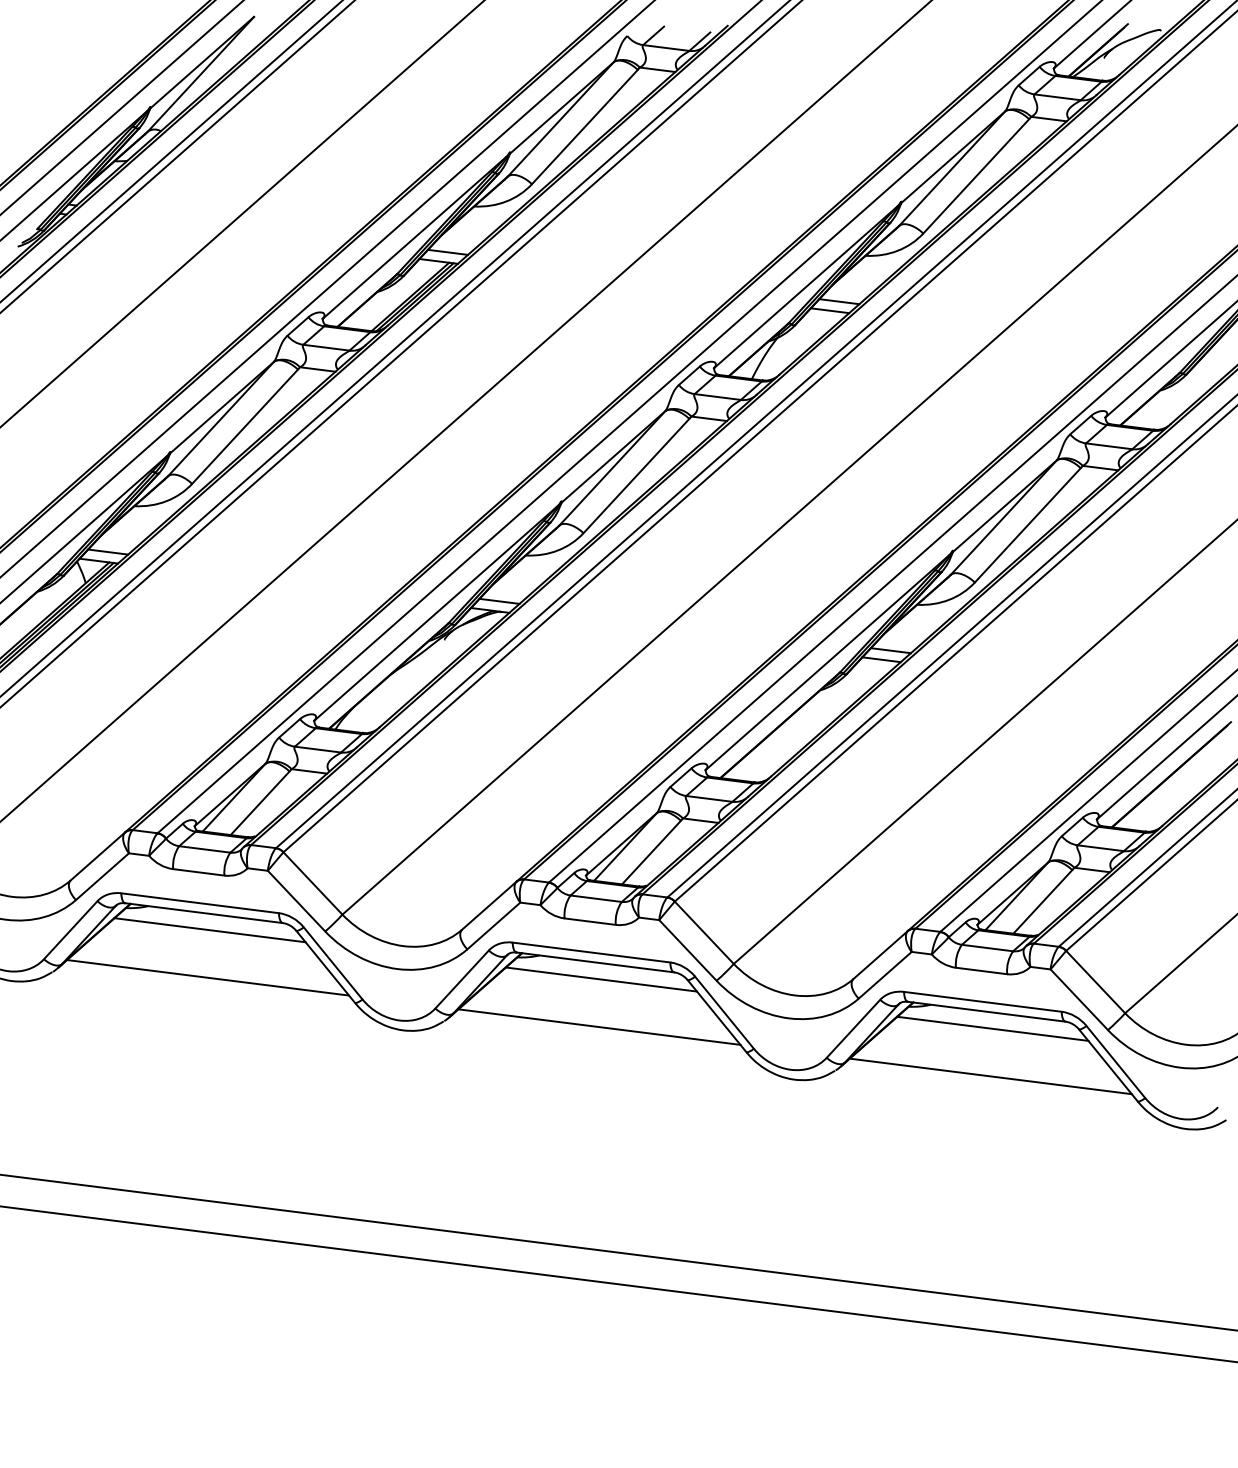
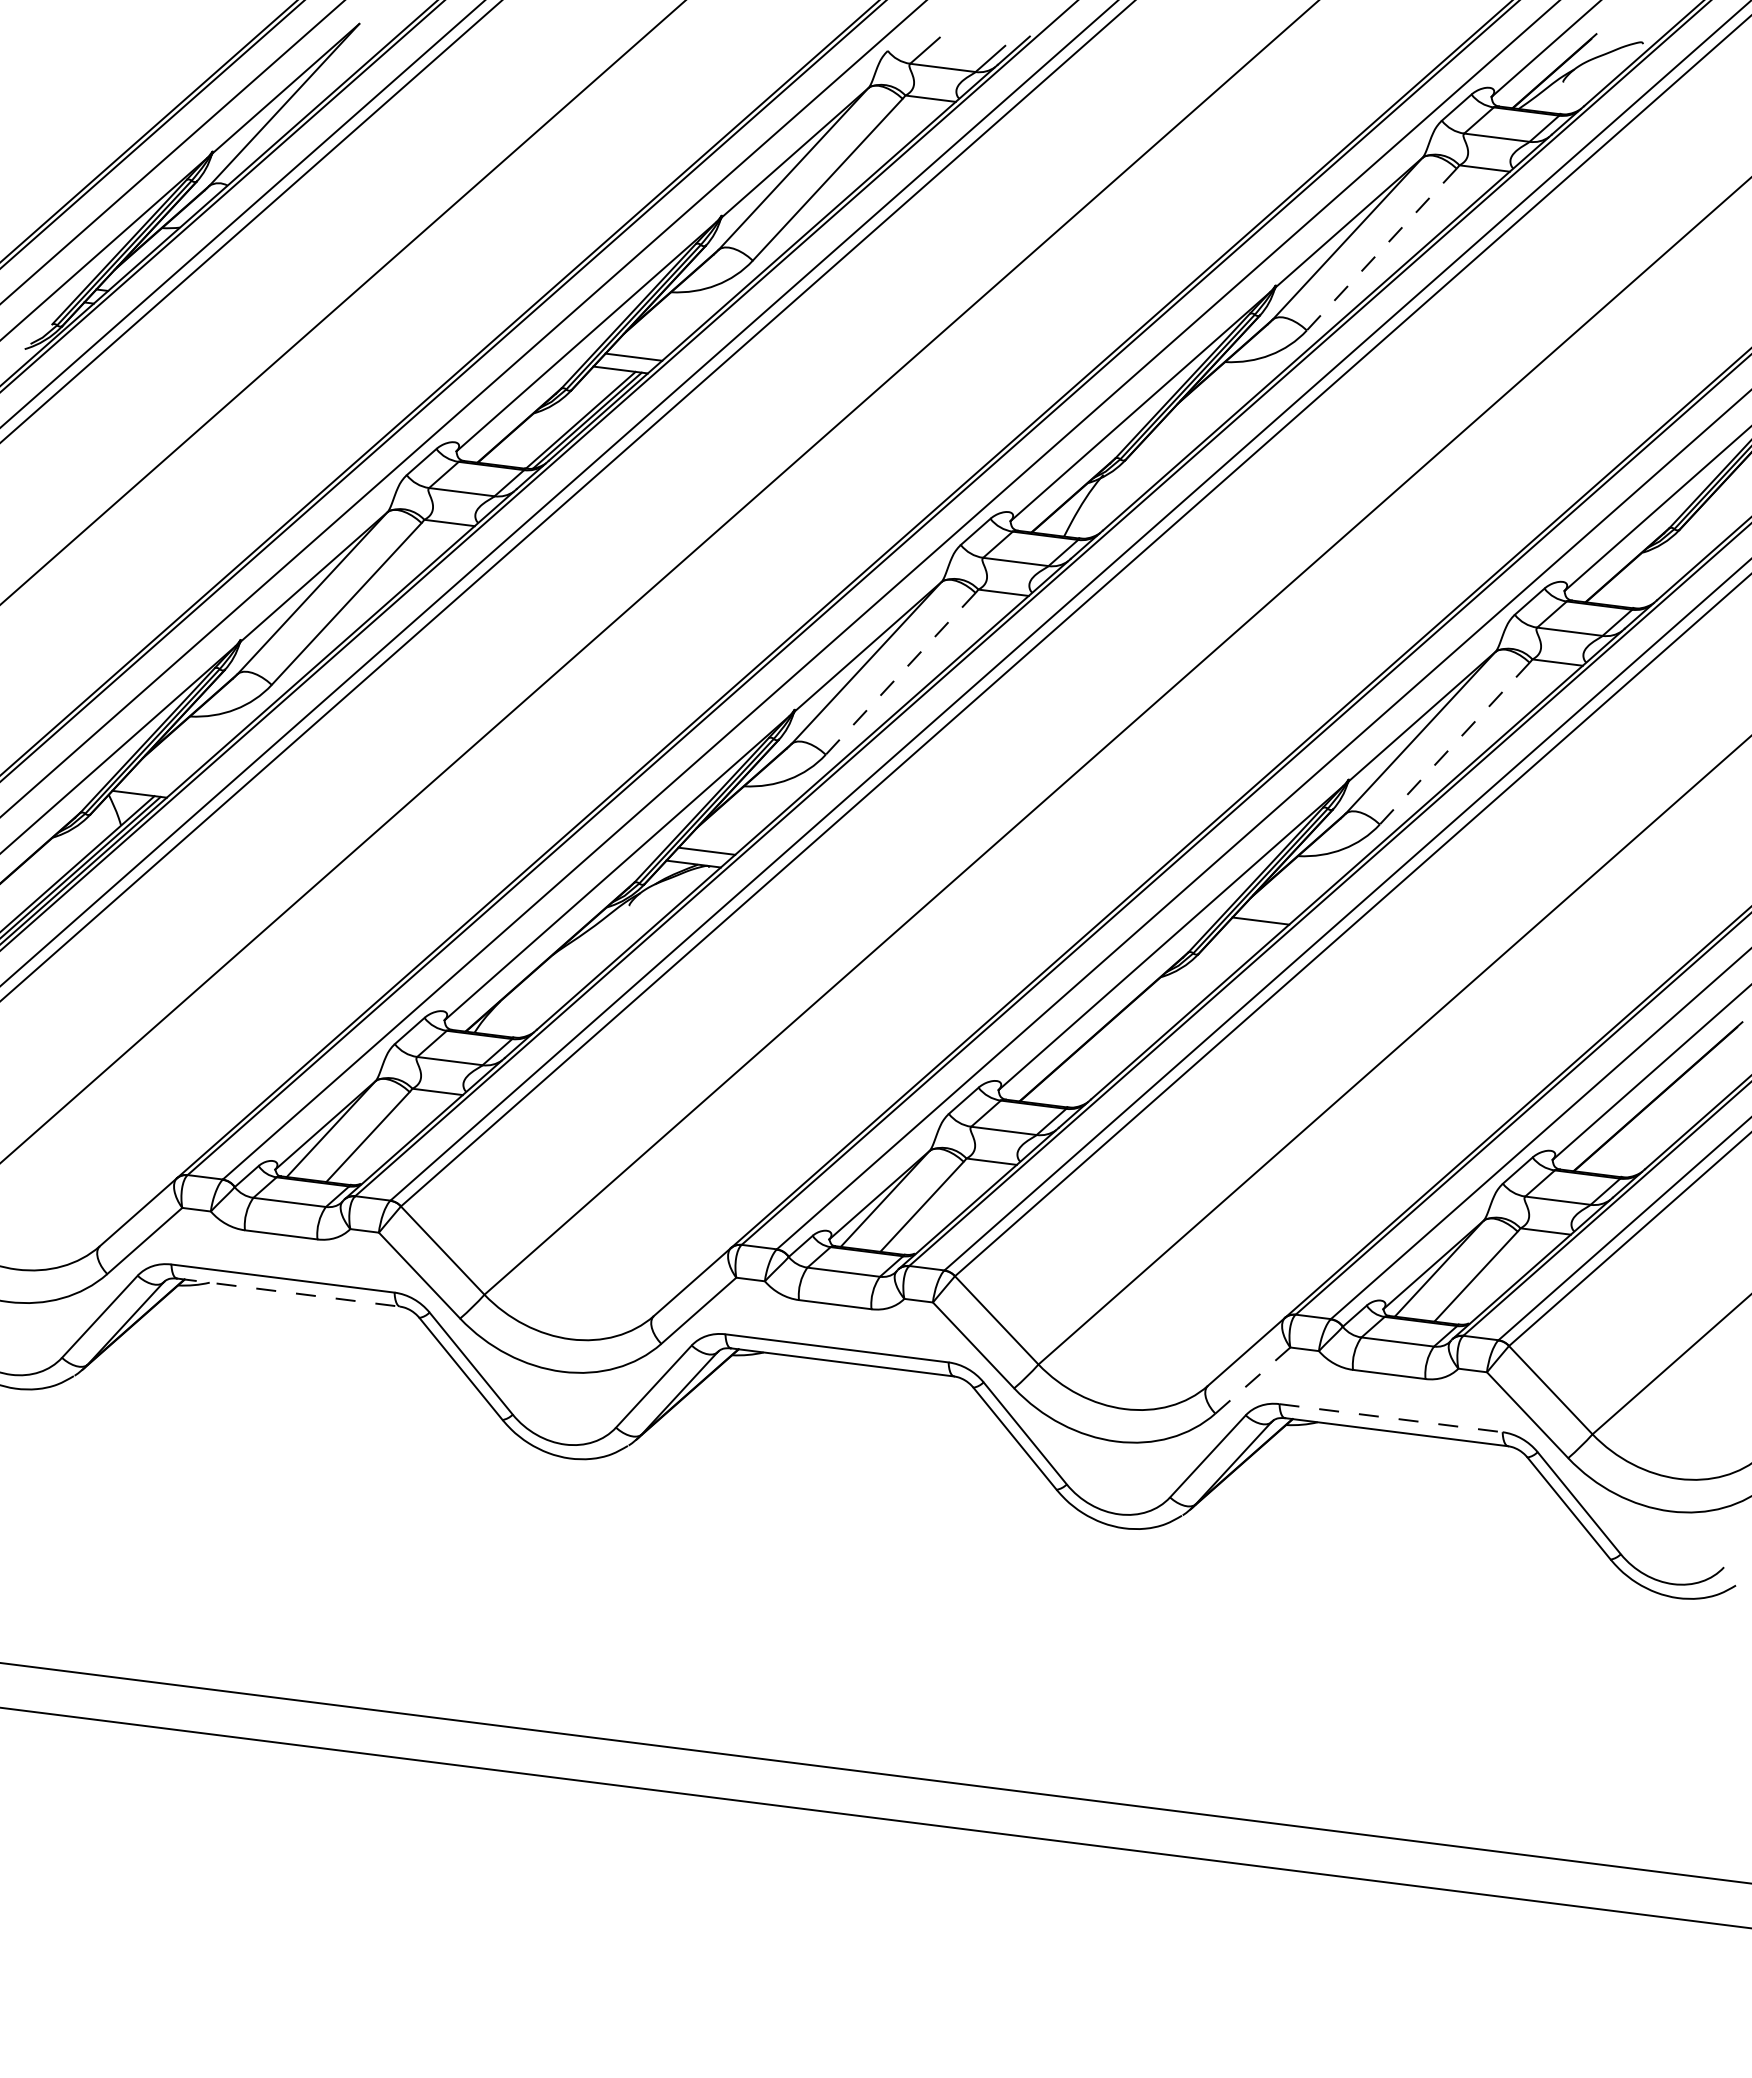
line: (976, 176) -> (1381, 249), solid -> dashed
line: (839, 301) -> (1187, 426), removed
line: (829, 310) -> (1174, 439), removed
line: (636, 476) -> (900, 674), solid -> dashed
line: (1027, 525) -> (1454, 743), solid -> dashed
line: (107, 552) -> (152, 781), removed
line: (881, 659) -> (1247, 933), removed
line: (203, 913) -> (288, 1292), solid -> dashed
line: (209, 930) -> (296, 1316), removed
line: (884, 975) -> (1252, 1380), solid -> dashed
line: (207, 978) -> (293, 1384), removed
line: (600, 979) -> (850, 1386), removed
line: (983, 1002) -> (1391, 1418), solid -> dashed
line: (598, 1026) -> (847, 1453), removed
line: (992, 1028) -> (1404, 1456), removed
line: (990, 1076) -> (1401, 1523), removed

